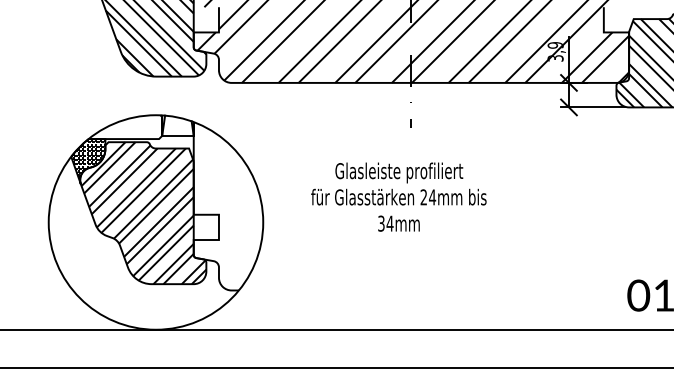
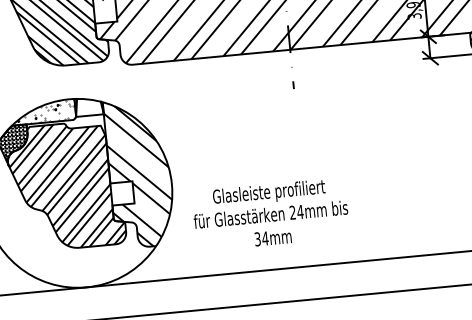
hatch: (126, 127) -> (44, 112), added
text: (398, 196) -> (270, 214), moved
hatch: (227, 209) -> (139, 176), added

